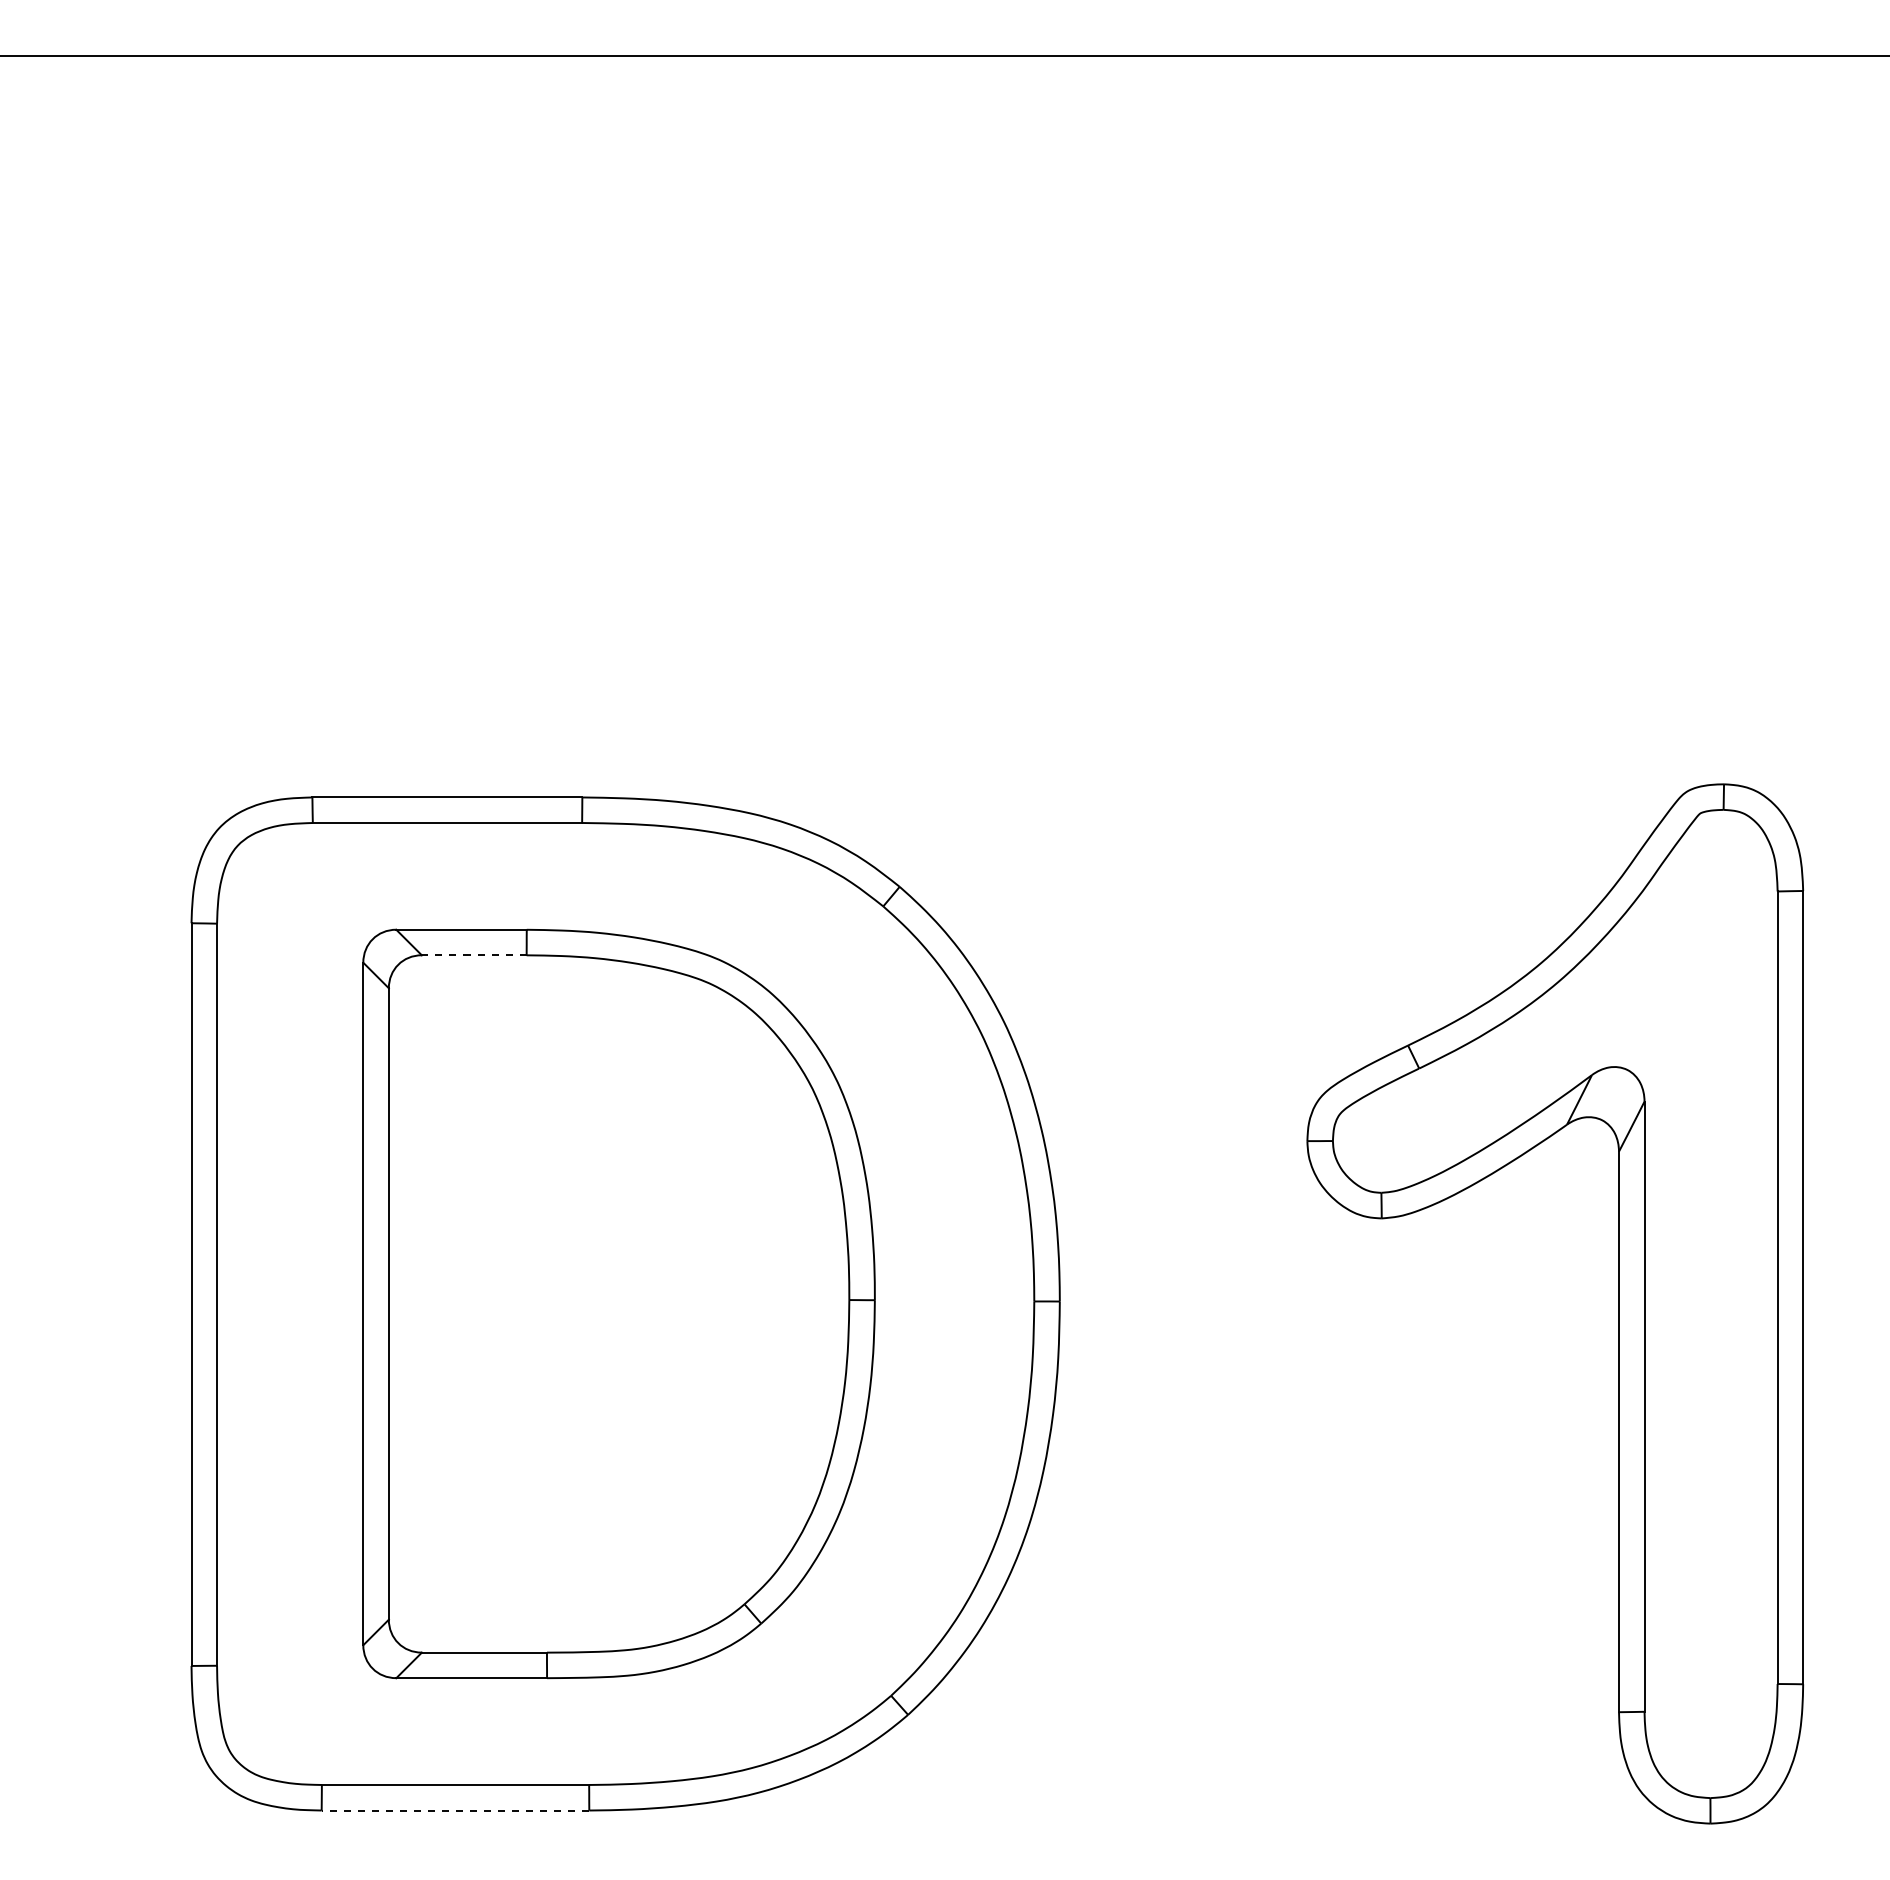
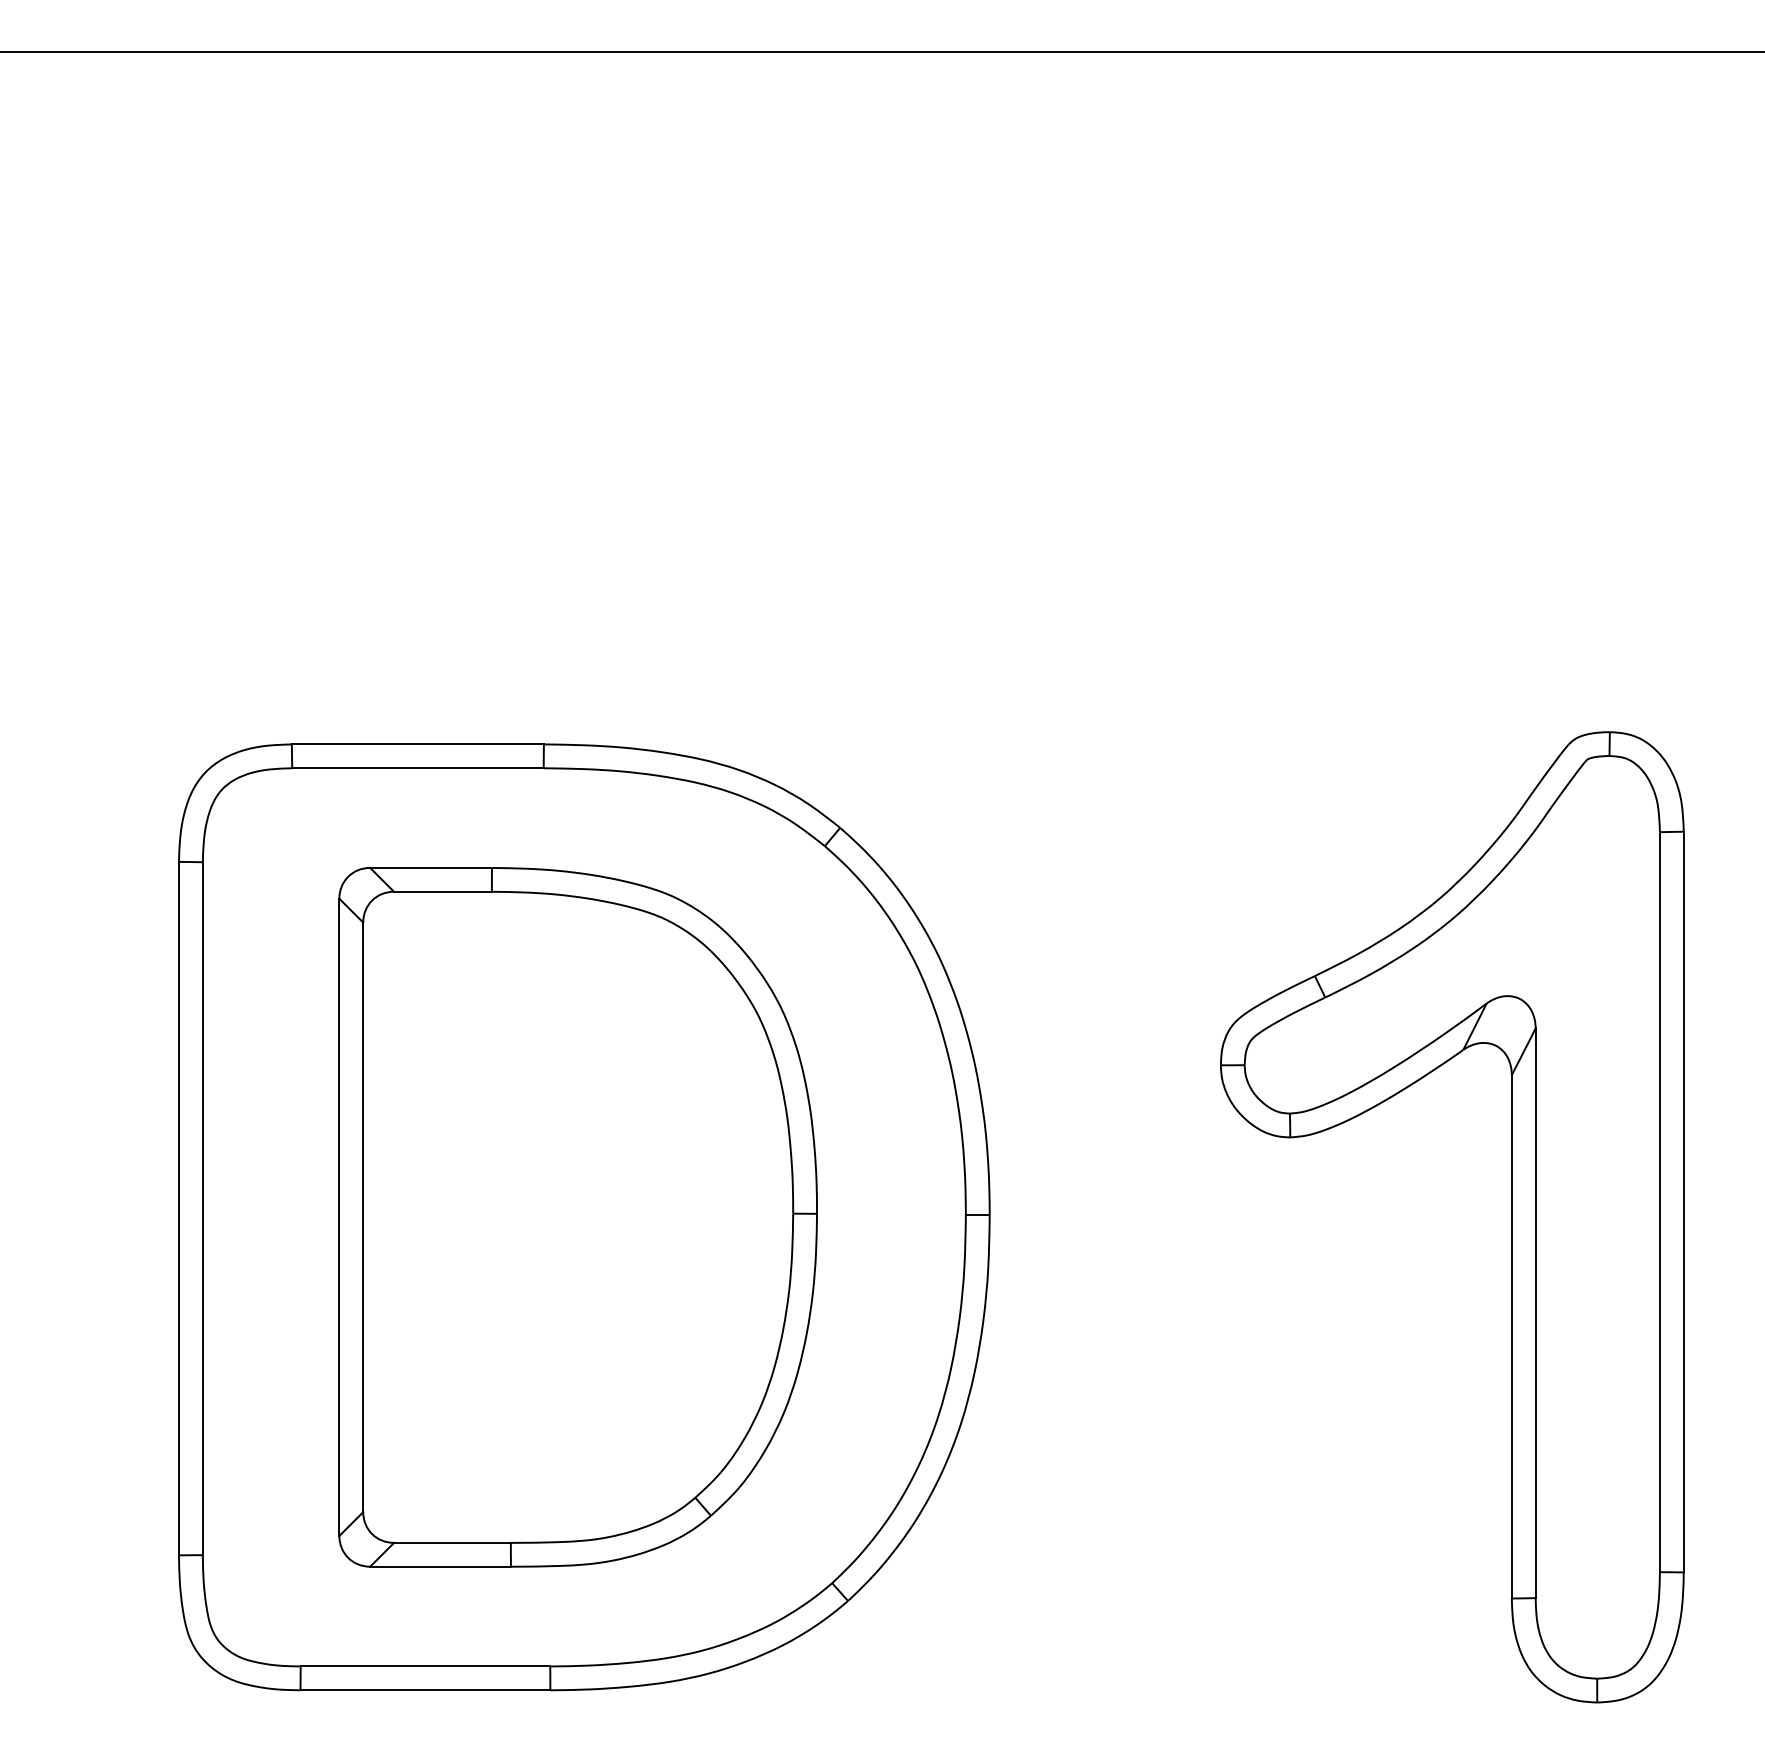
line: (473, 955) -> (442, 891), dashed -> solid
line: (455, 1810) -> (425, 1690), dashed -> solid

